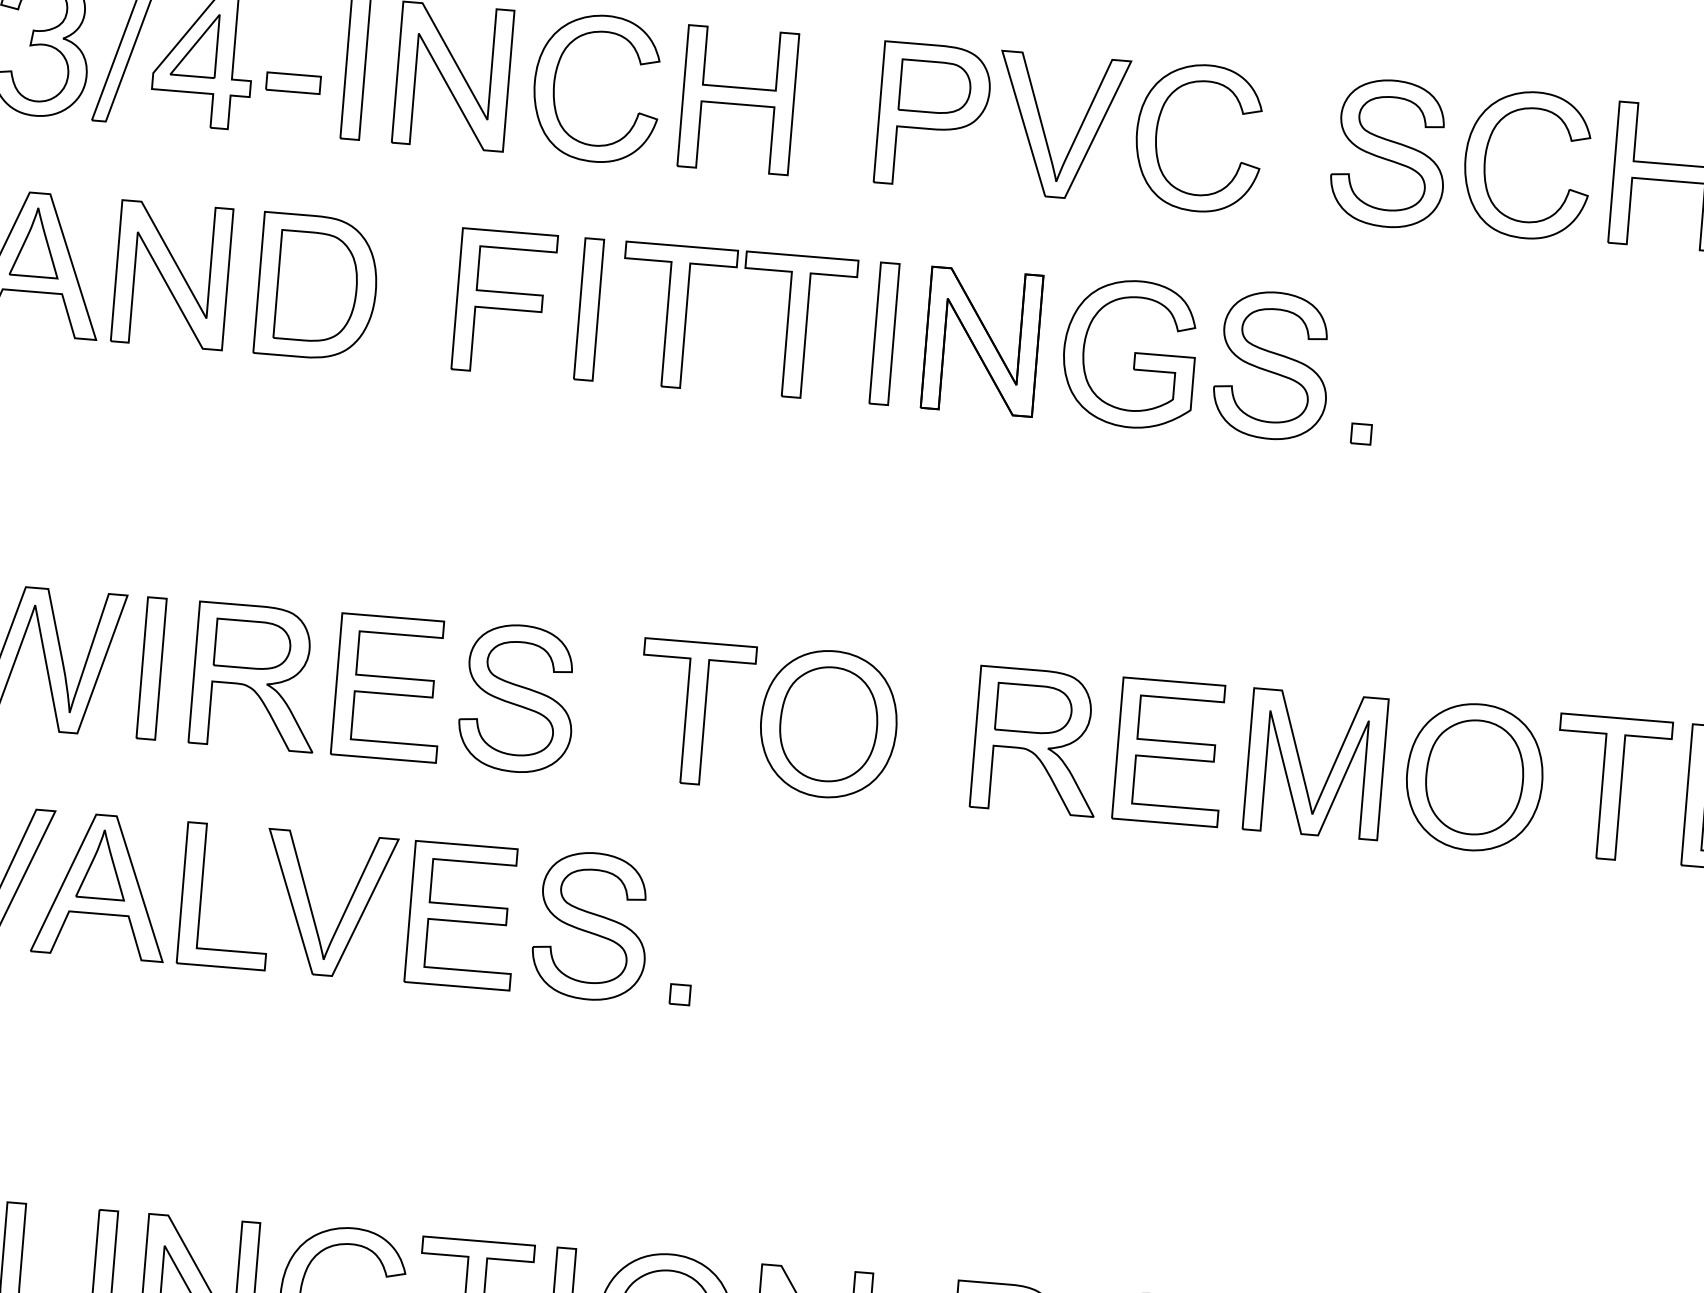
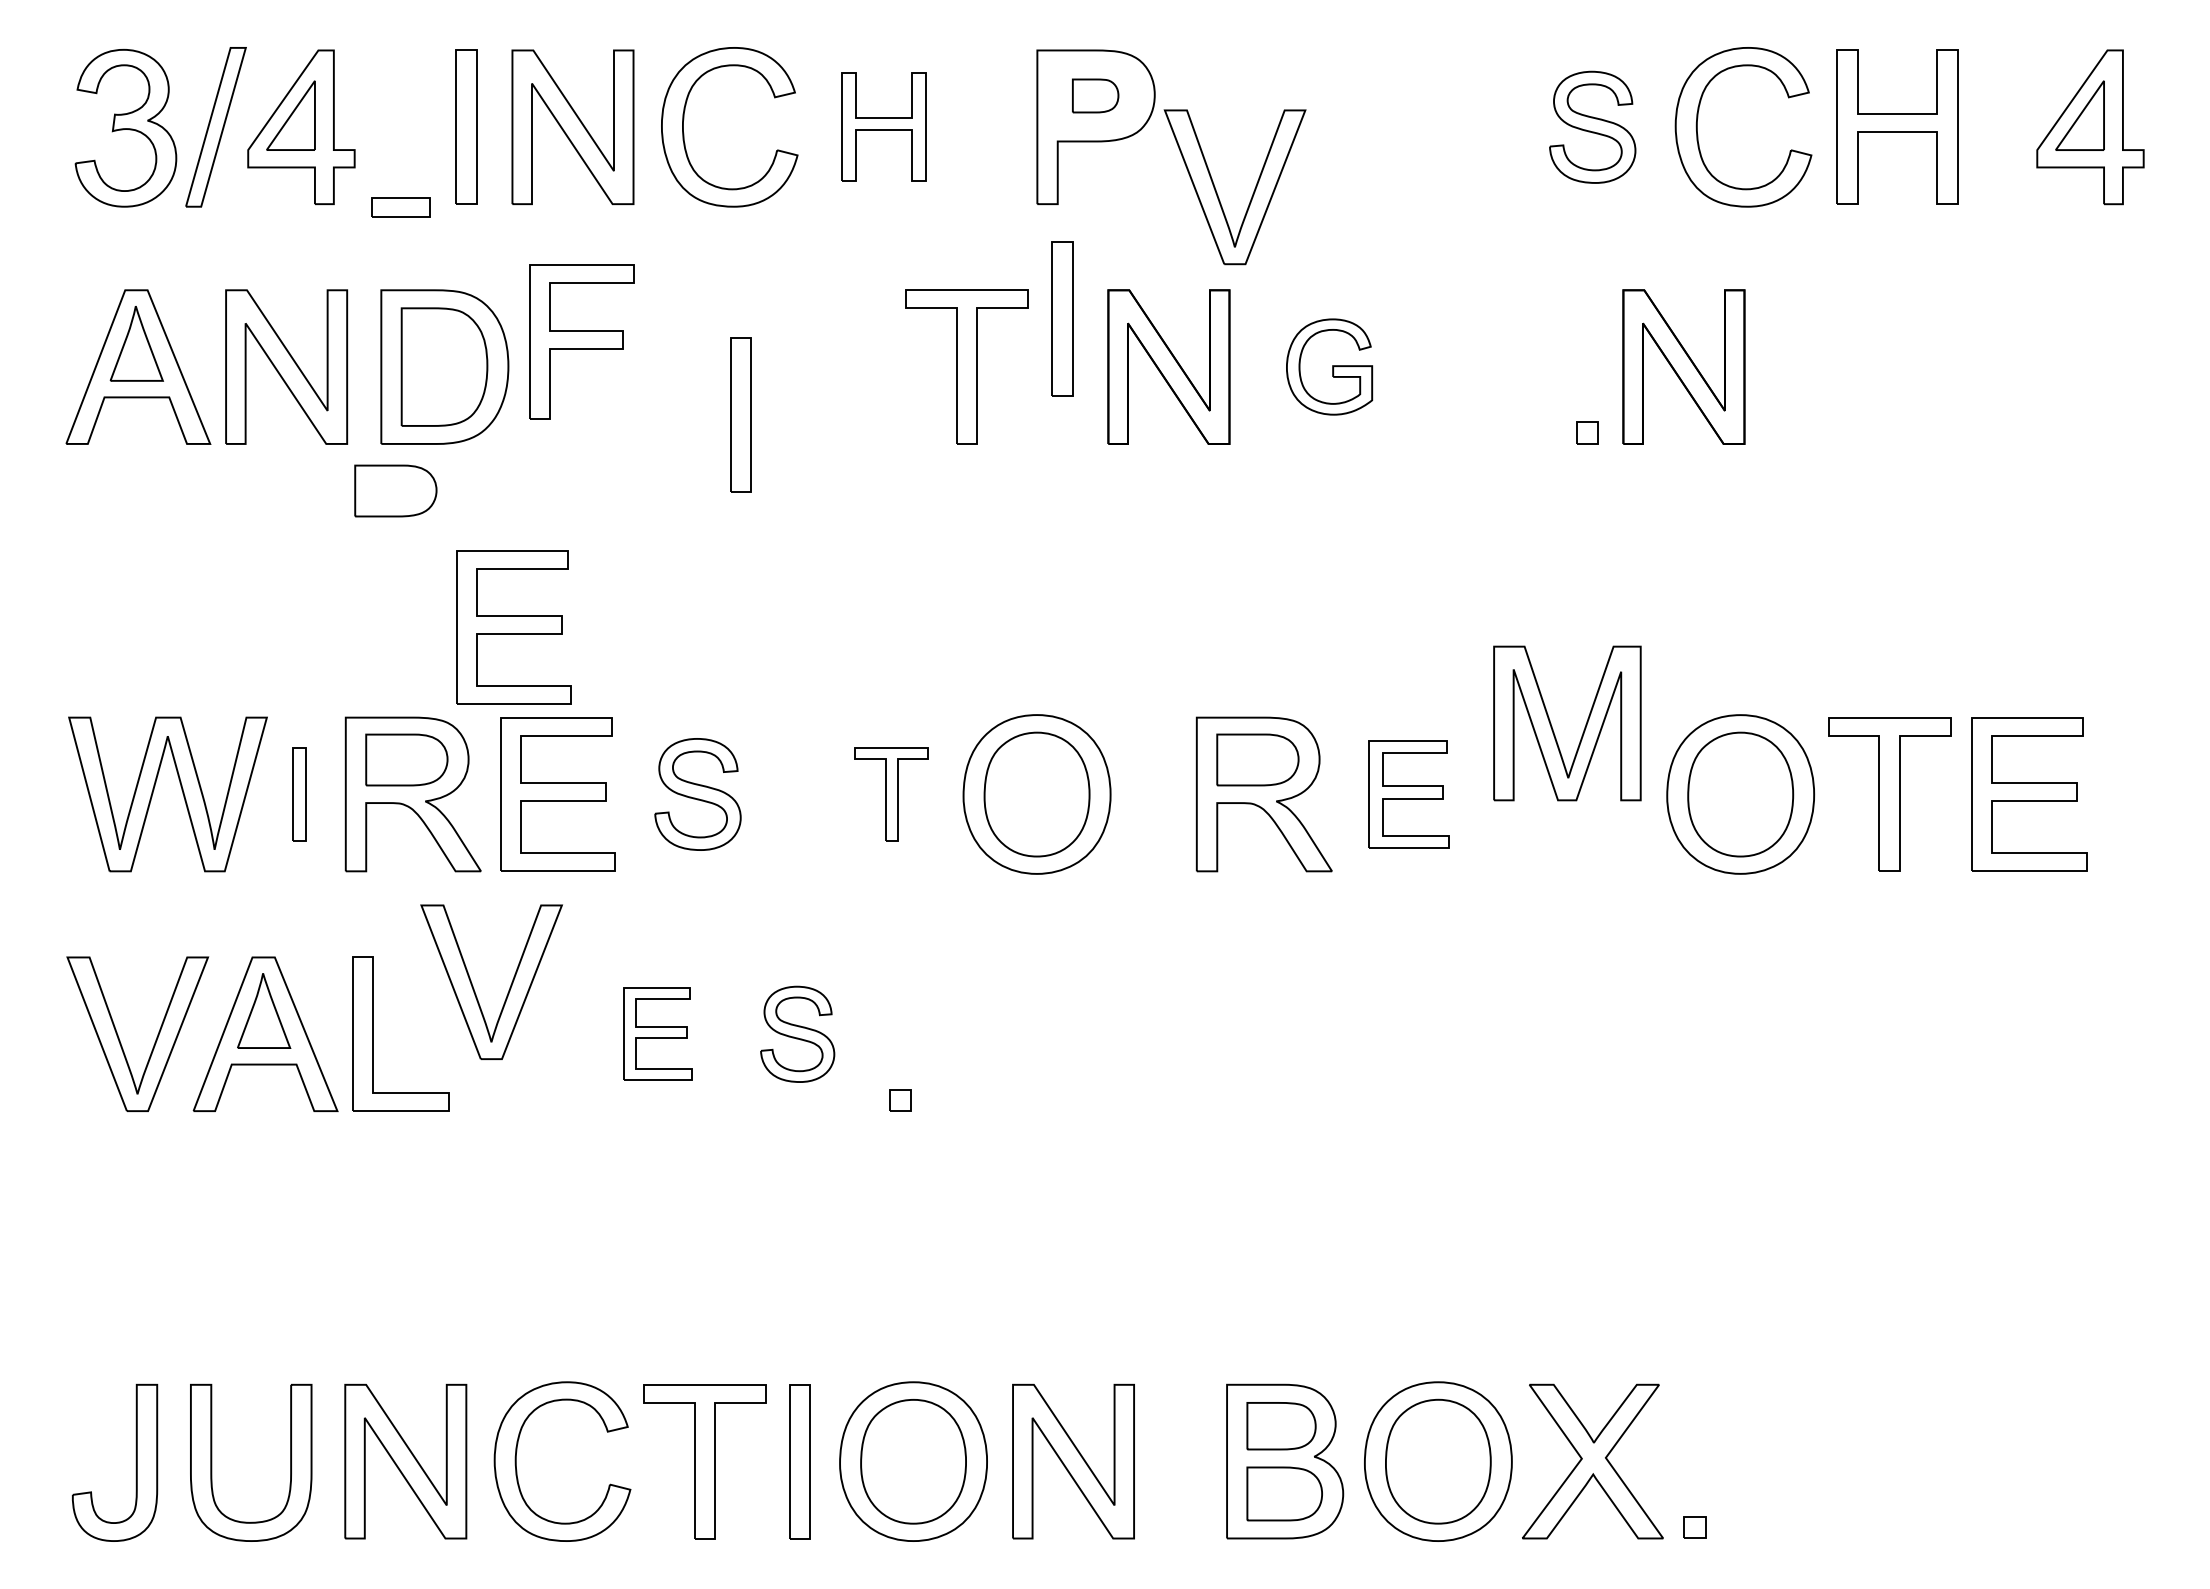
part: (293, 83) -> (400, 207), moved
part: (935, 86) -> (1095, 95), size x0.6
part: (738, 99) -> (883, 126), size x0.7
part: (1044, 130) -> (1217, 192), moved
part: (1157, 140) -> (1340, 133), removed
part: (1389, 153) -> (1592, 127), size x0.7
part: (504, 301) -> (581, 341), moved
part: (588, 308) -> (740, 414), moved
part: (676, 316) -> (835, 366), removed
part: (884, 333) -> (1062, 318), moved
part: (1129, 353) -> (1329, 366), size x0.6
part: (1271, 365) -> (1484, 366), removed
part: (1454, 380) -> (1683, 366), added
part: (262, 396) -> (395, 490), added
part: (360, 531) -> (513, 627), added
part: (151, 668) -> (299, 794), size x0.6
part: (517, 698) -> (697, 794), size x0.7
part: (695, 713) -> (891, 794), size x0.6
part: (1169, 752) -> (1408, 794), size x0.7
part: (1302, 768) -> (1553, 729), moved
part: (312, 909) -> (474, 988), moved
part: (462, 914) -> (657, 1033), size x0.6
part: (590, 926) -> (797, 1034), size x0.6

